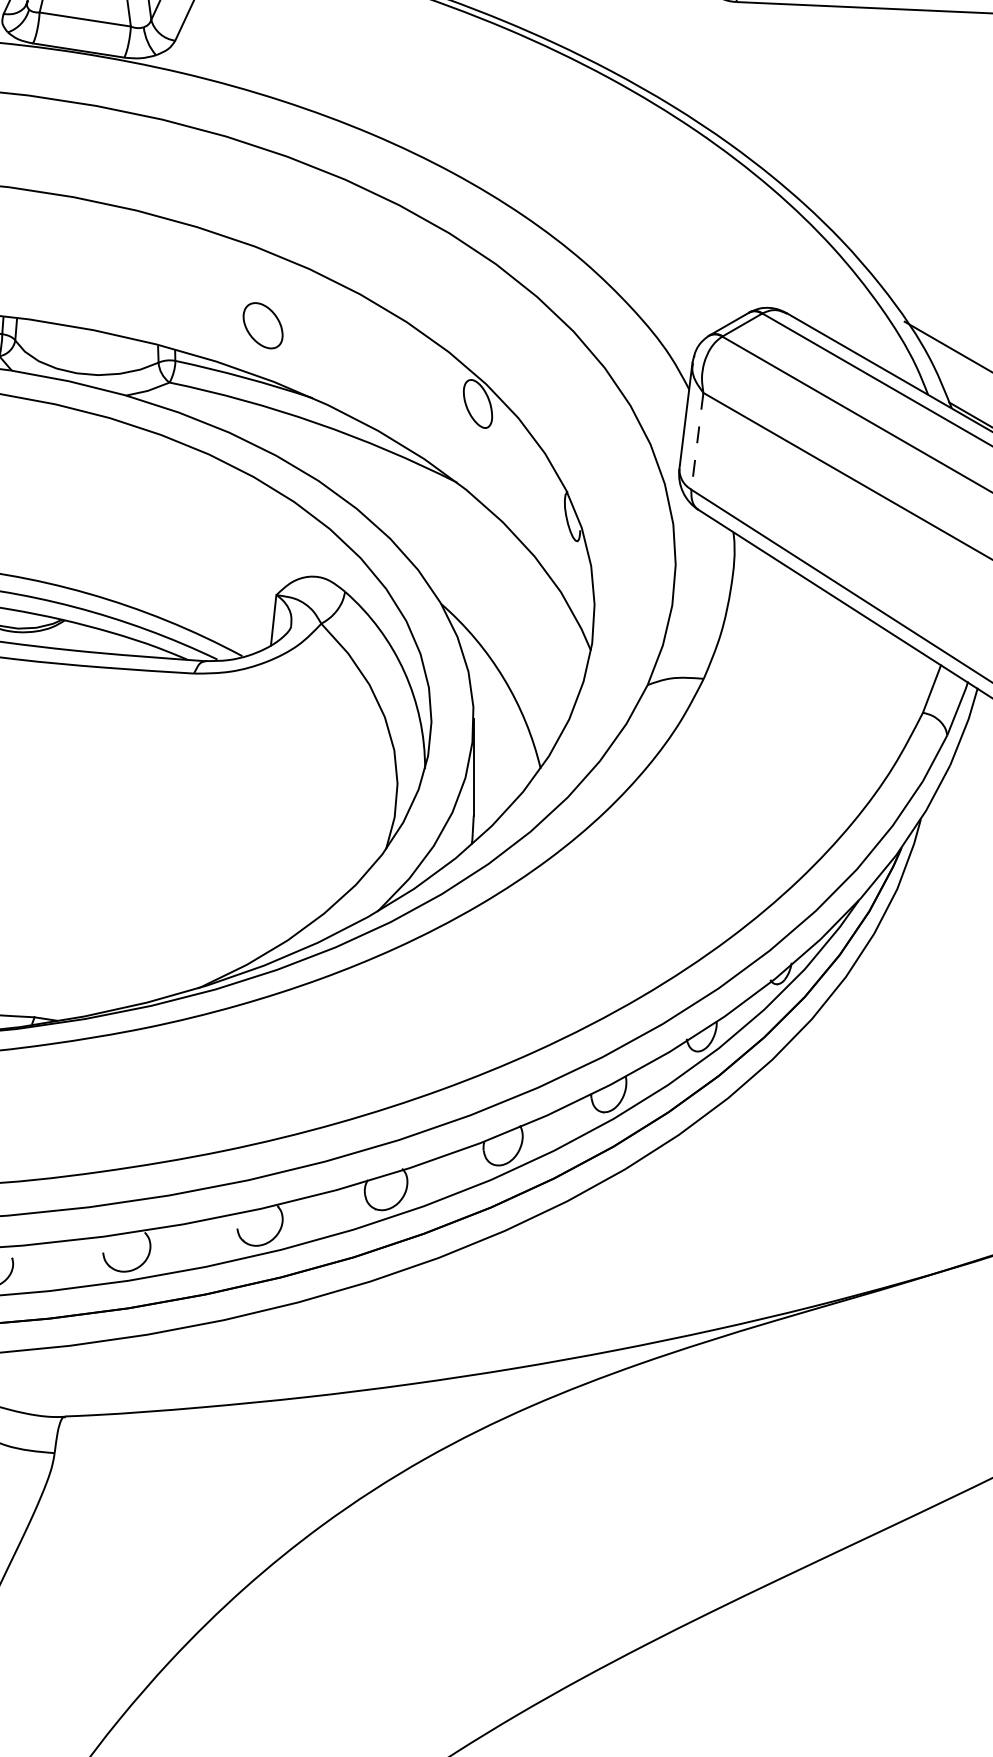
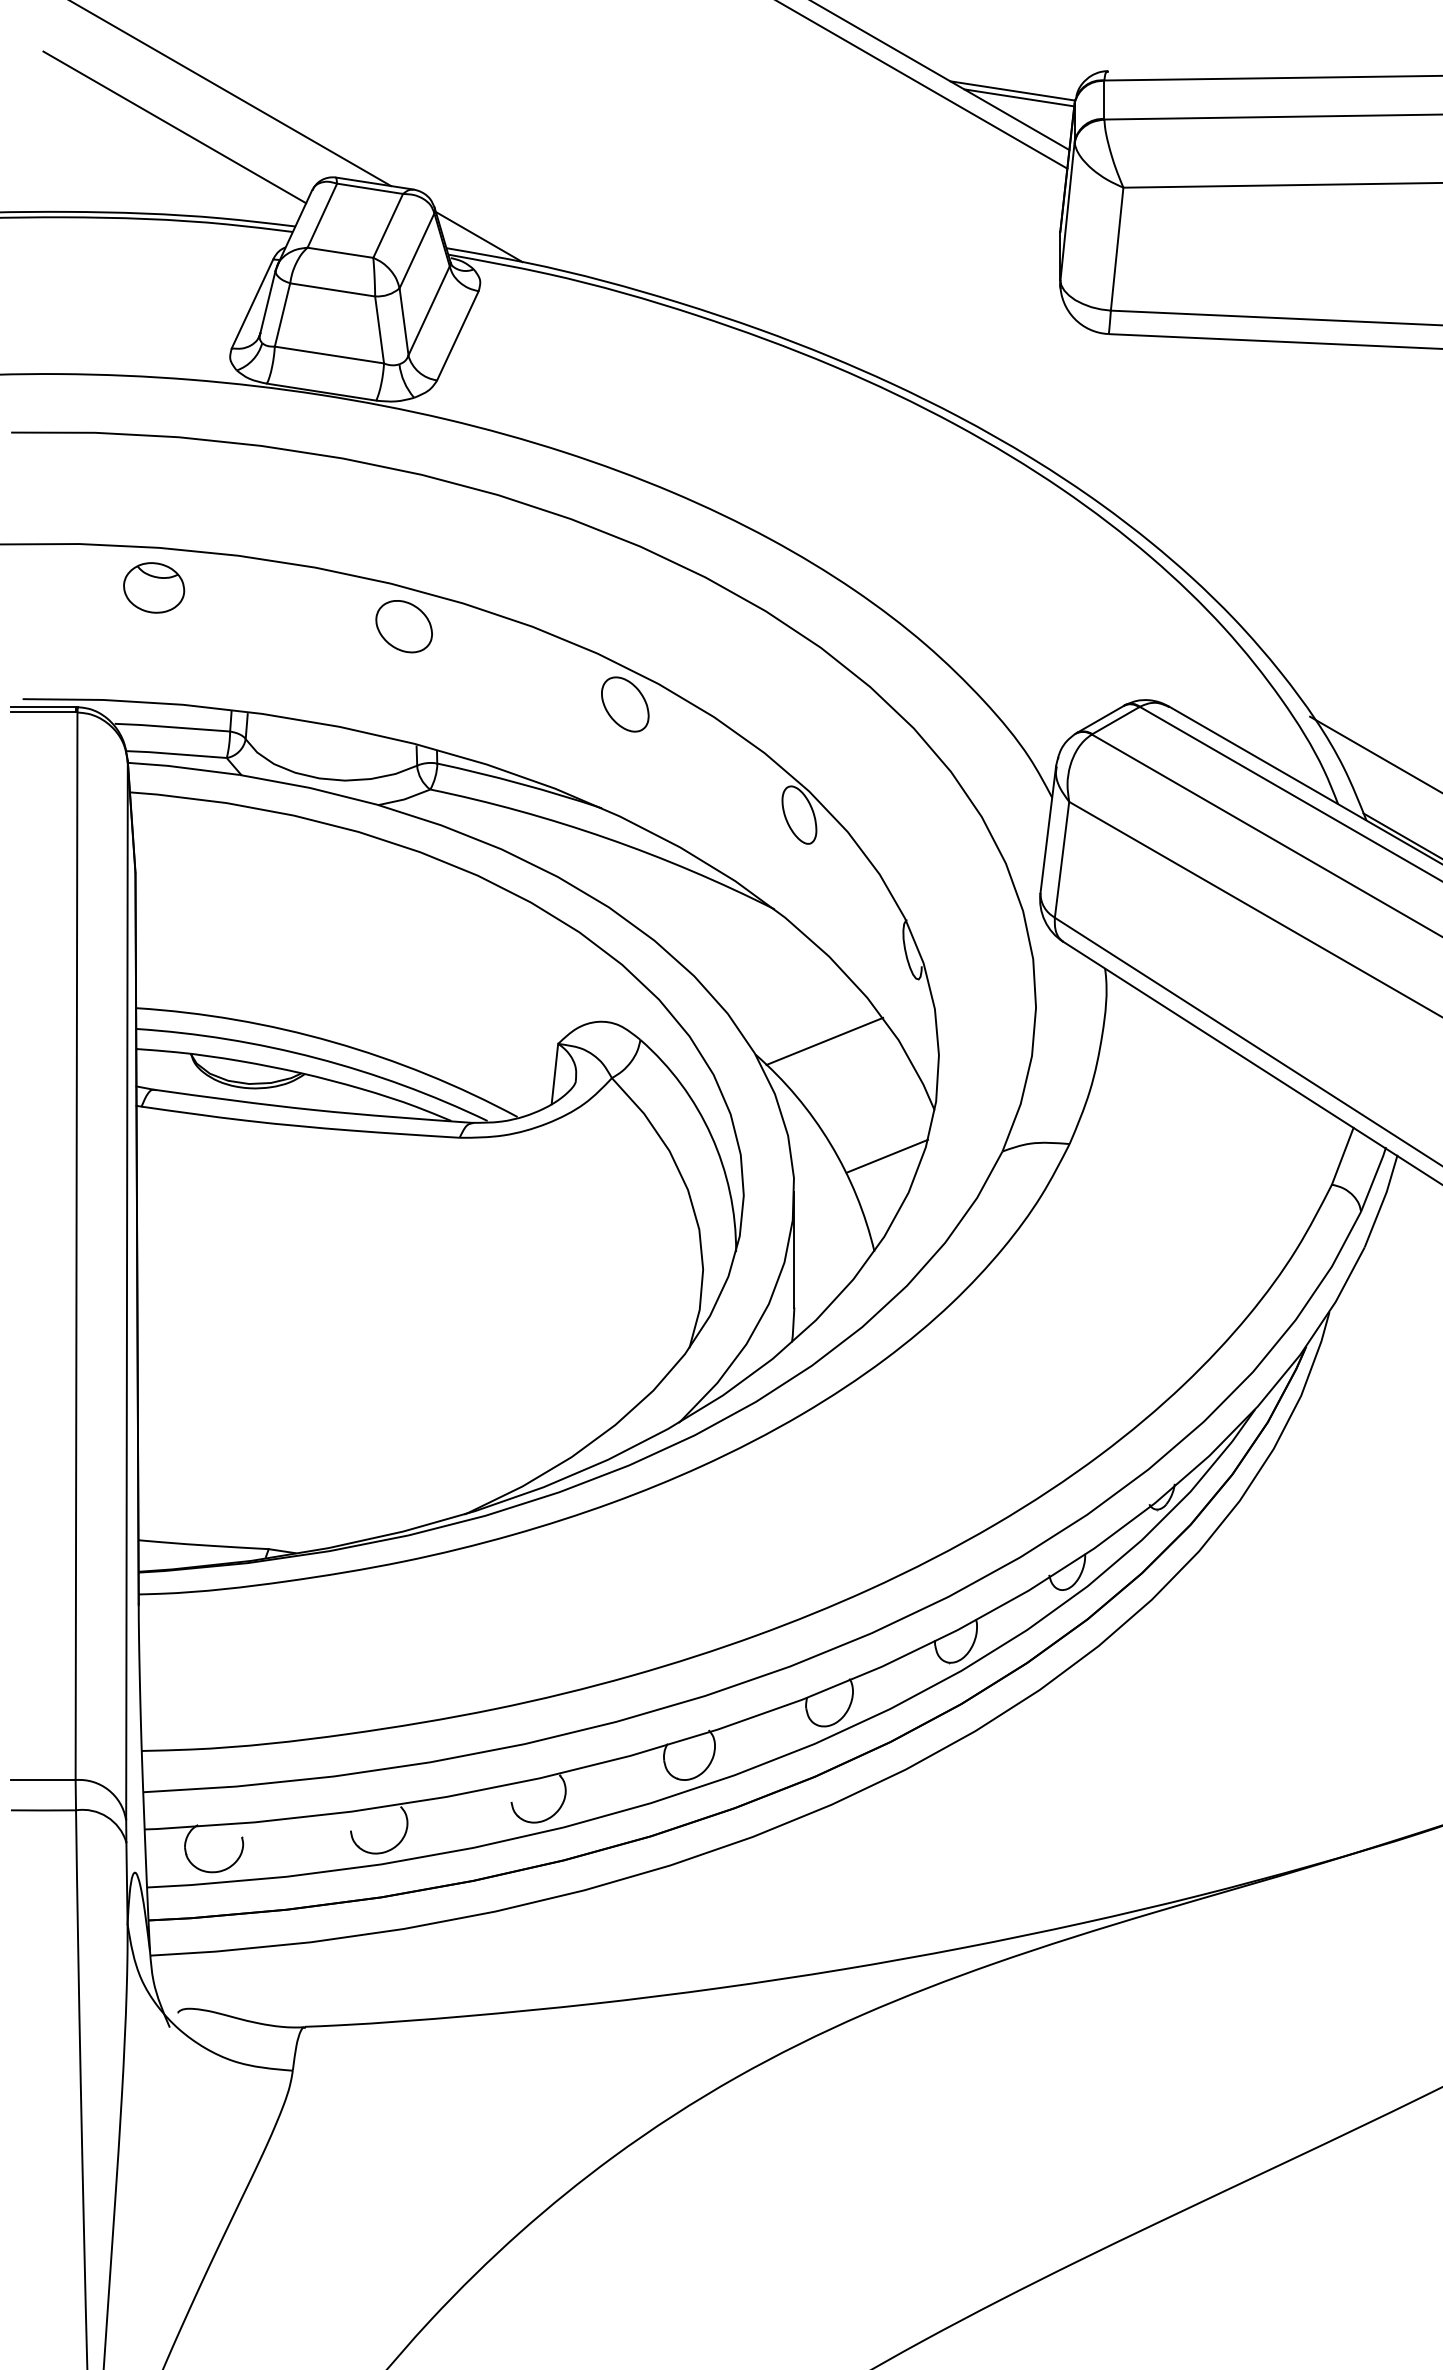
part: (147, 246) -> (403, 626), added
part: (263, 325) -> (625, 704), moved
line: (696, 441) -> (1061, 860), dashed -> solid
line: (498, 592) -> (824, 1040), added
line: (551, 688) -> (887, 1155), added

